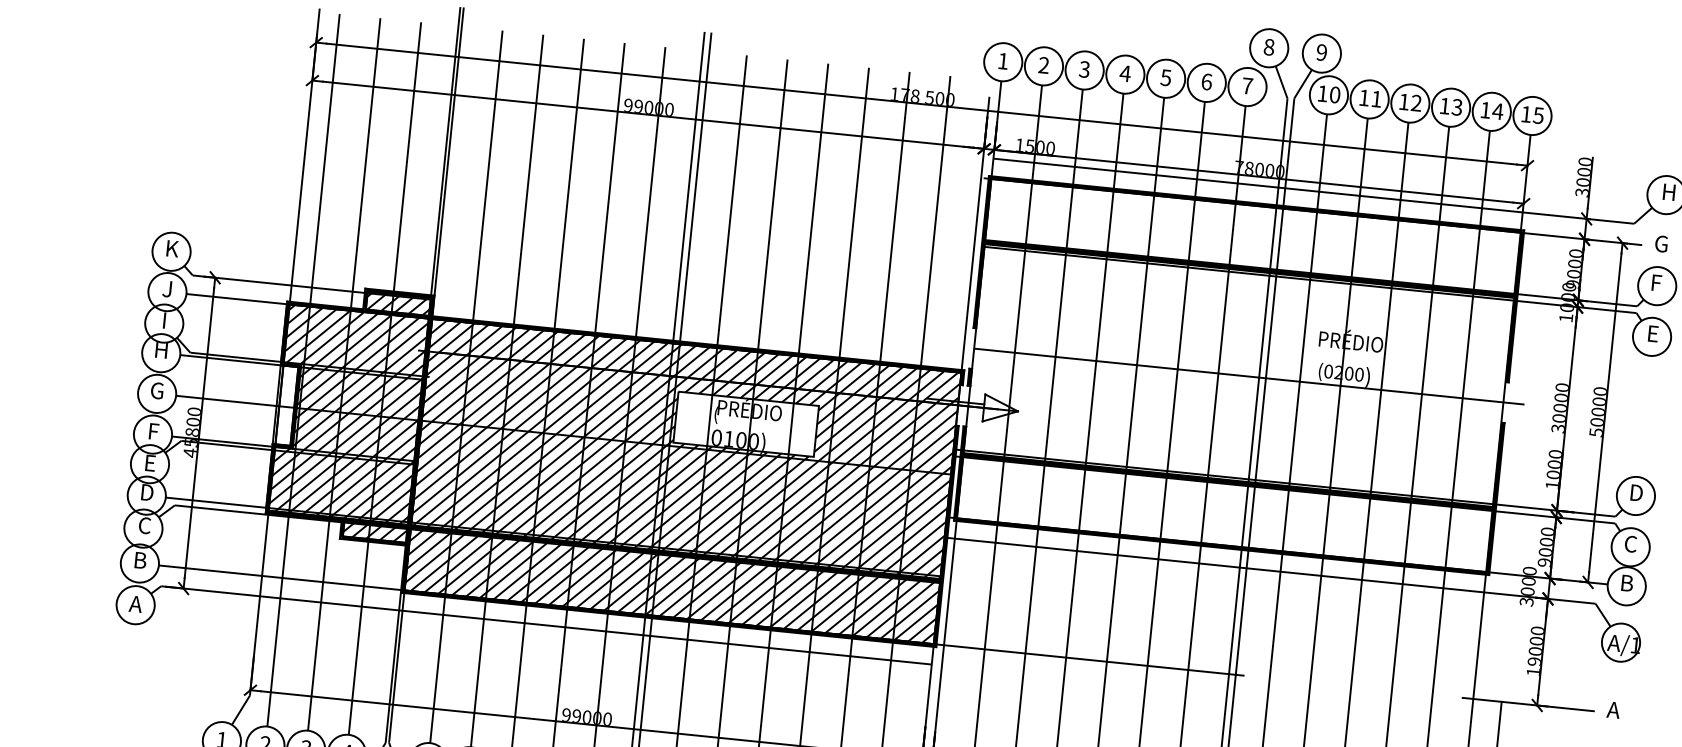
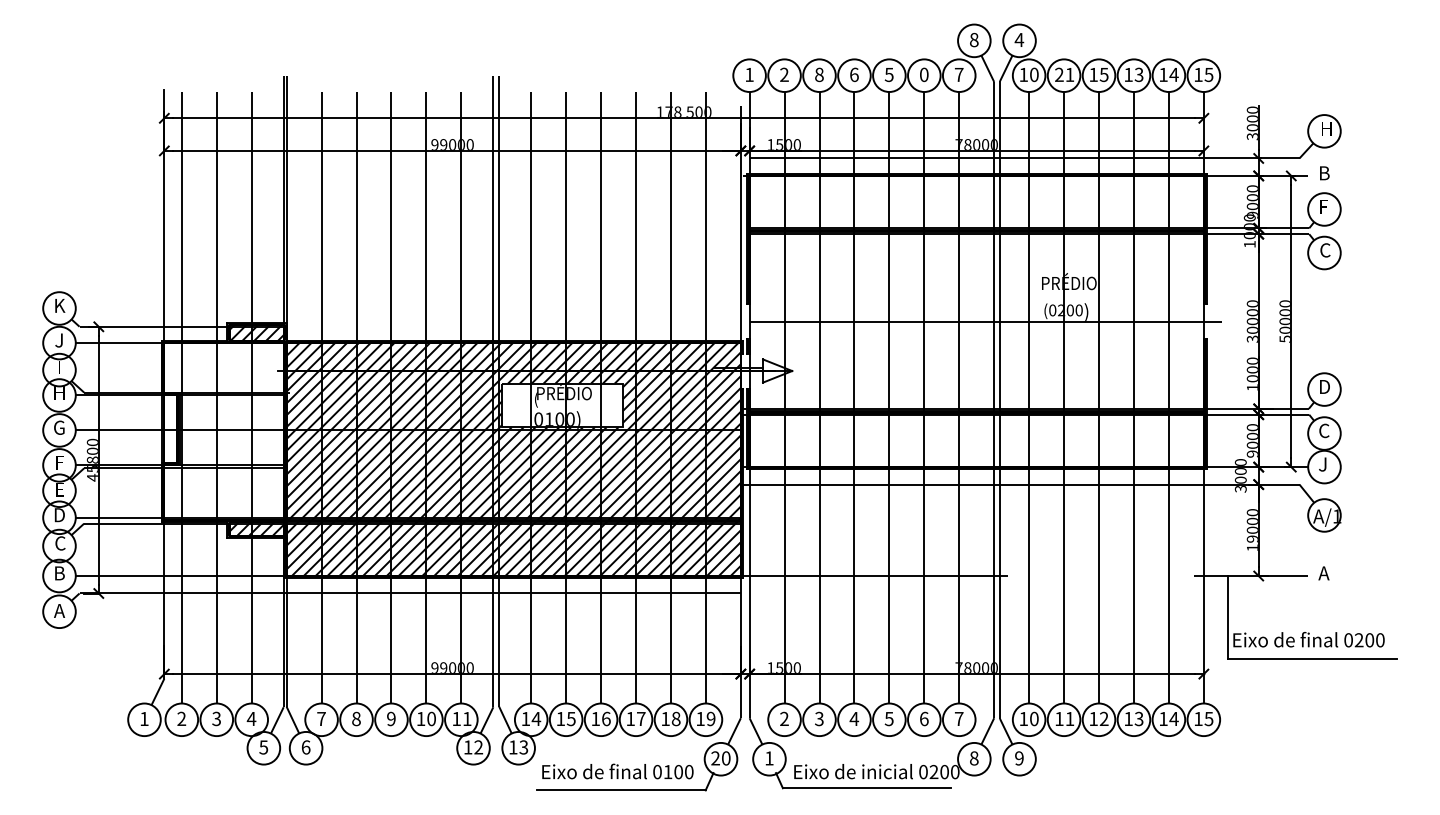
text: (1322, 51) -> (1019, 39), 9 -> 4
text: (1084, 69) -> (819, 74), 3 -> 8
text: (1125, 73) -> (854, 74), 4 -> 6
text: (1207, 81) -> (924, 74), 6 -> 0
text: (1364, 97) -> (1059, 74), 11 -> 21
text: (1415, 102) -> (1103, 74), 12 -> 15
text: (1661, 244) -> (1324, 173), G -> B
text: (1653, 334) -> (1325, 250), E -> C
hatch: (346, 414) -> (222, 431), removed
text: (1627, 583) -> (1324, 464), B -> J

